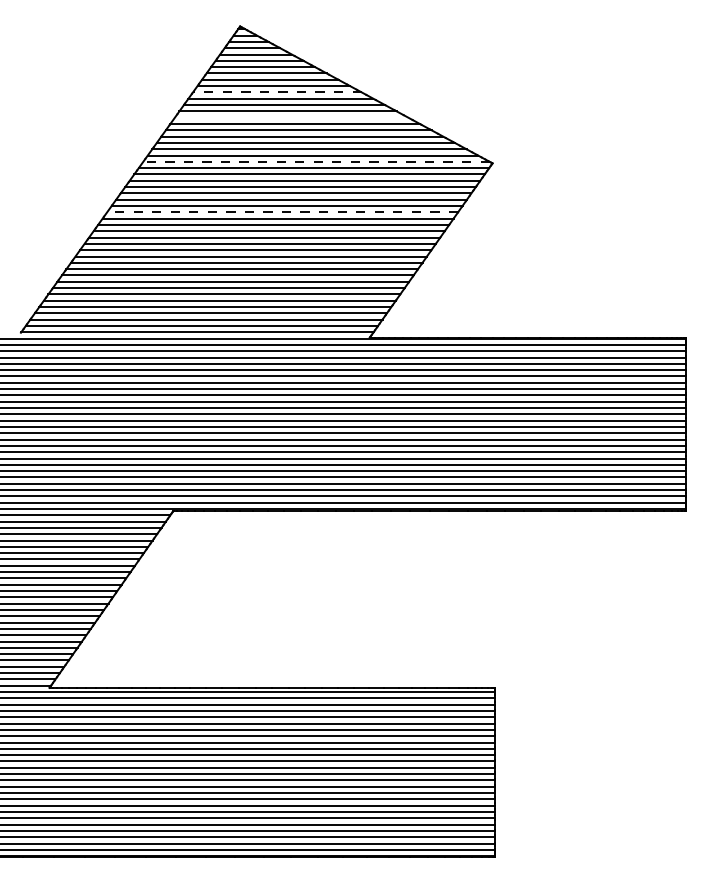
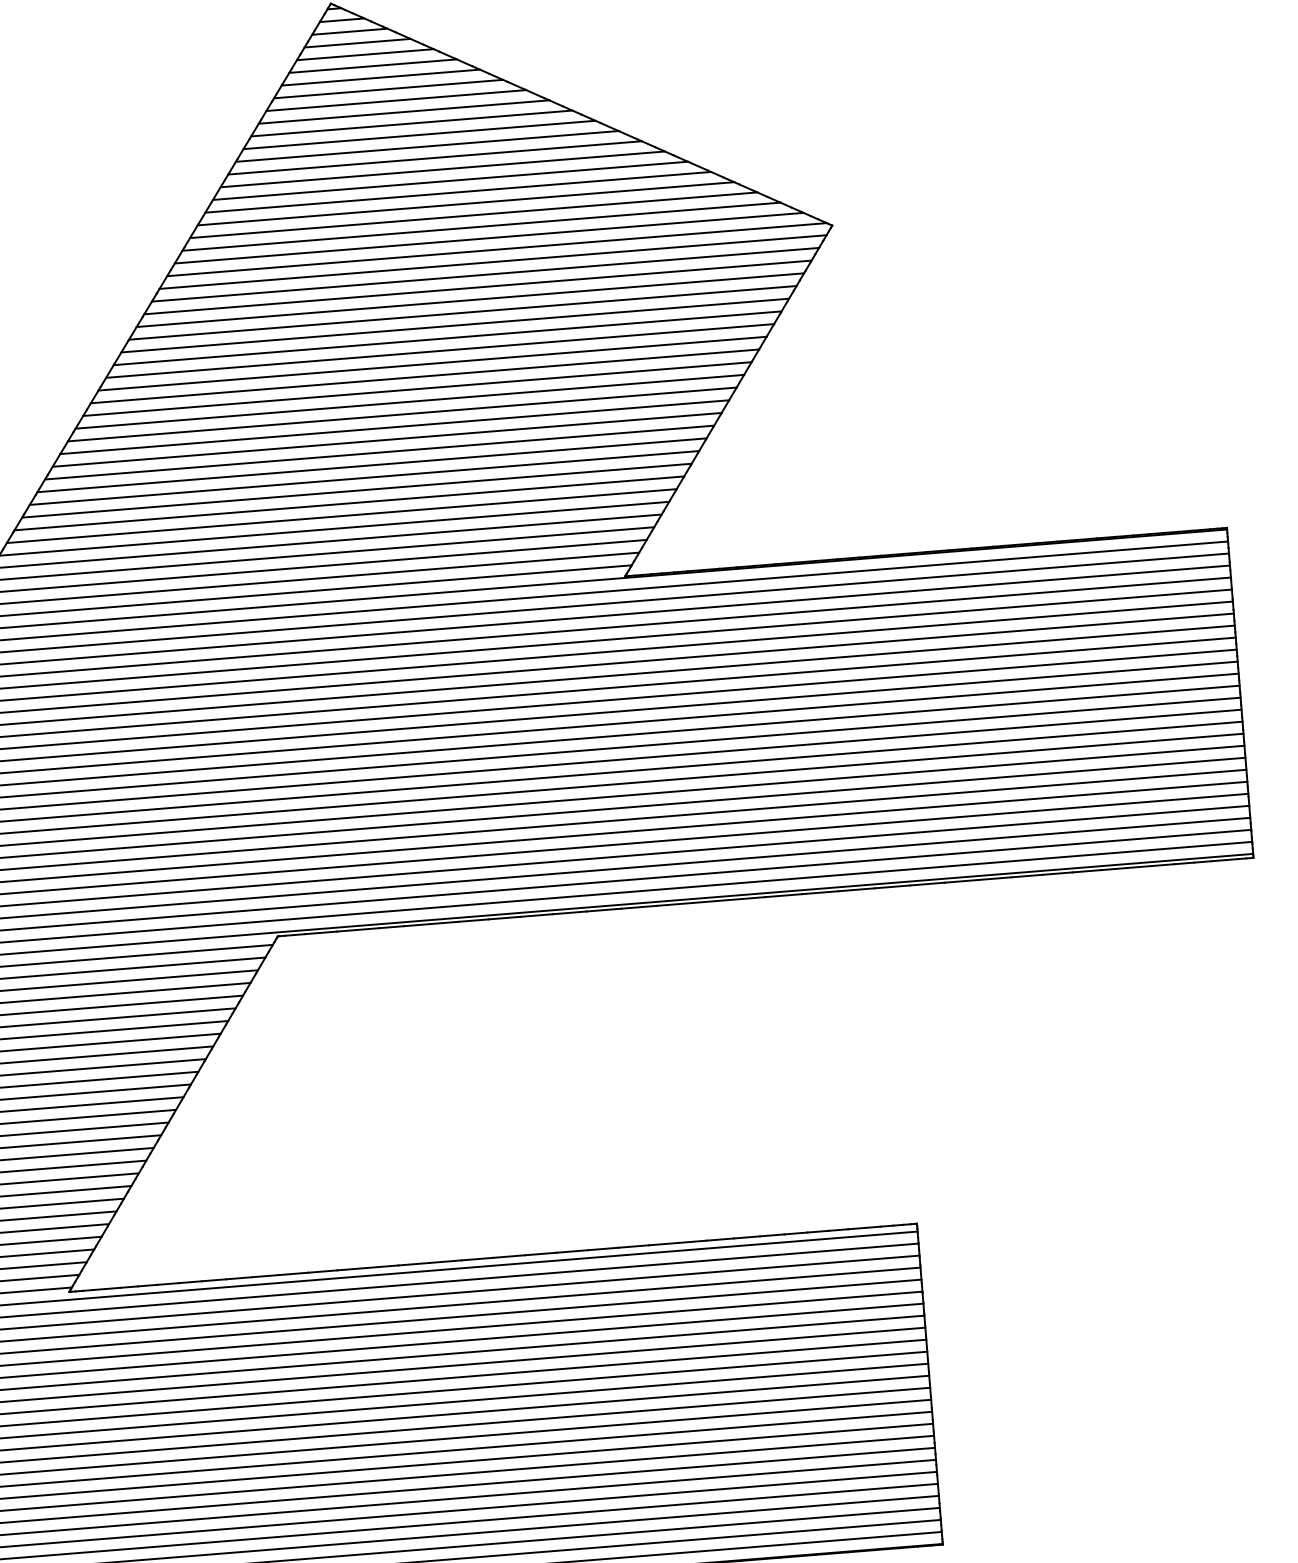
line: (276, 92) -> (410, 123), dashed -> solid
line: (291, 117) -> (442, 169), added
line: (316, 161) -> (496, 248), dashed -> solid
line: (282, 212) -> (439, 351), dashed -> solid

